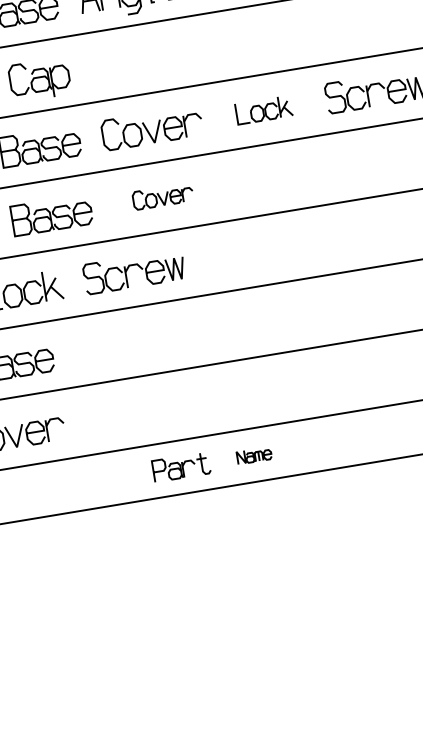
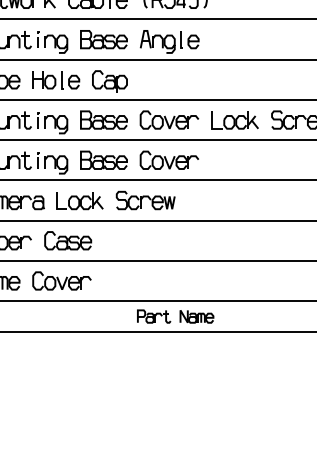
part: (262, 110) -> (234, 120), size x1.43
part: (161, 195) -> (168, 159), size x1.67
part: (253, 455) -> (196, 316), size x1.67

